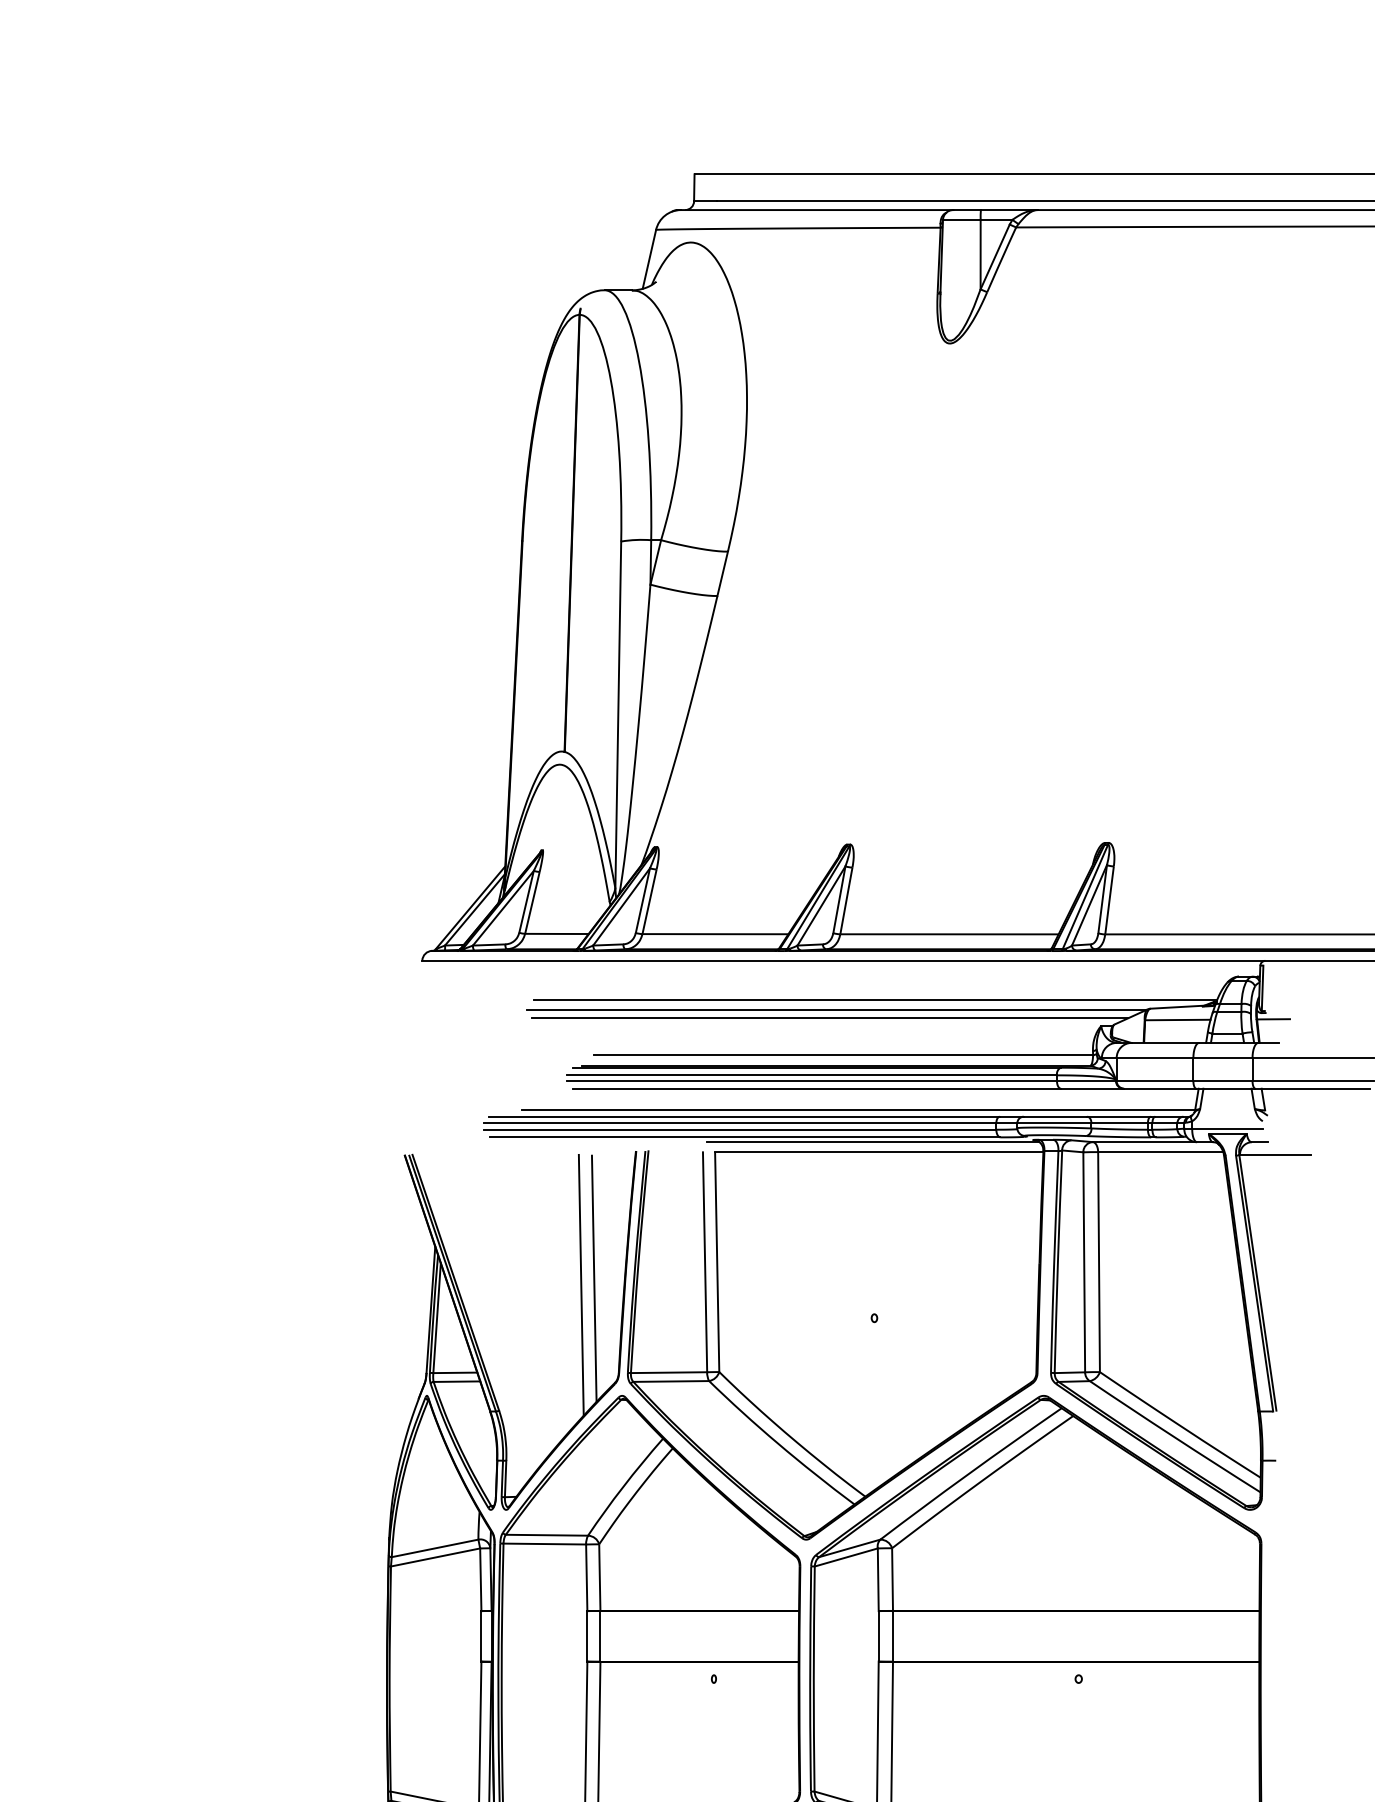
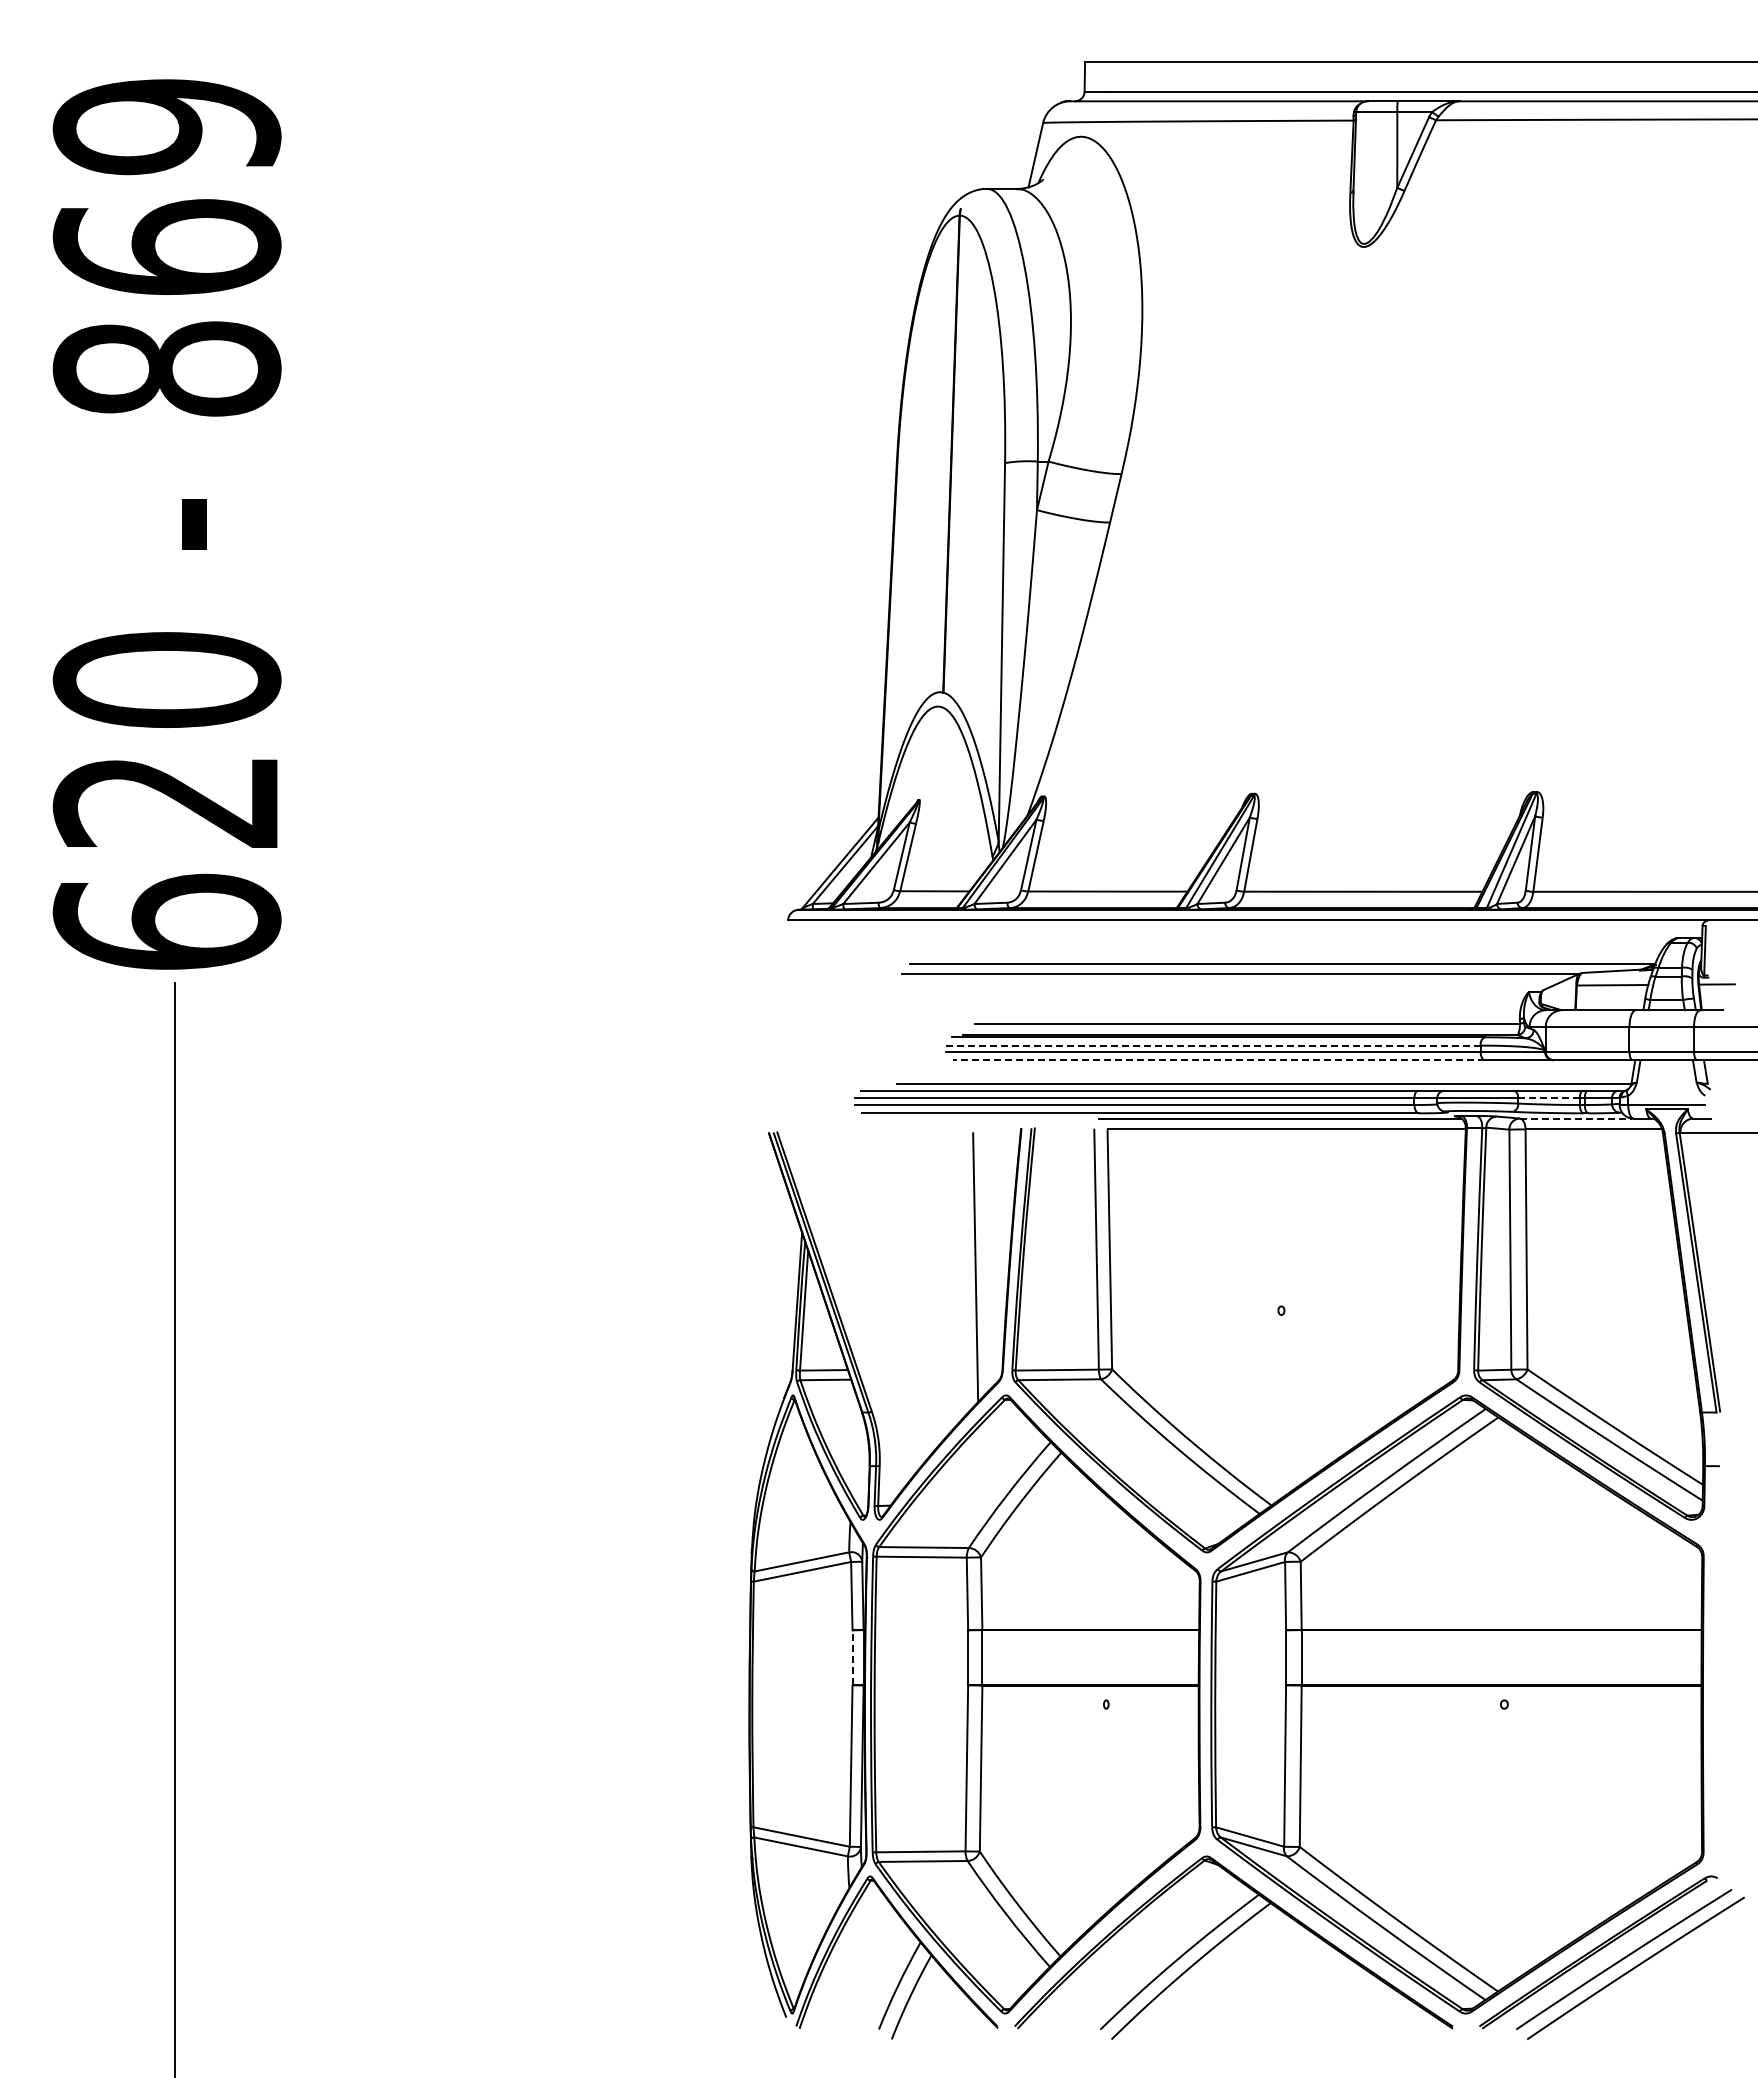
line: (829, 1018) -> (1232, 983), removed
line: (811, 1075) -> (1212, 1045), solid -> dashed
line: (816, 1088) -> (1218, 1060), solid -> dashed
line: (1120, 1122) -> (1549, 1097), solid -> dashed
line: (1144, 1142) -> (1576, 1118), solid -> dashed
line: (581, 1285) -> (961, 1274), removed
line: (481, 1635) -> (852, 1657), solid -> dashed

